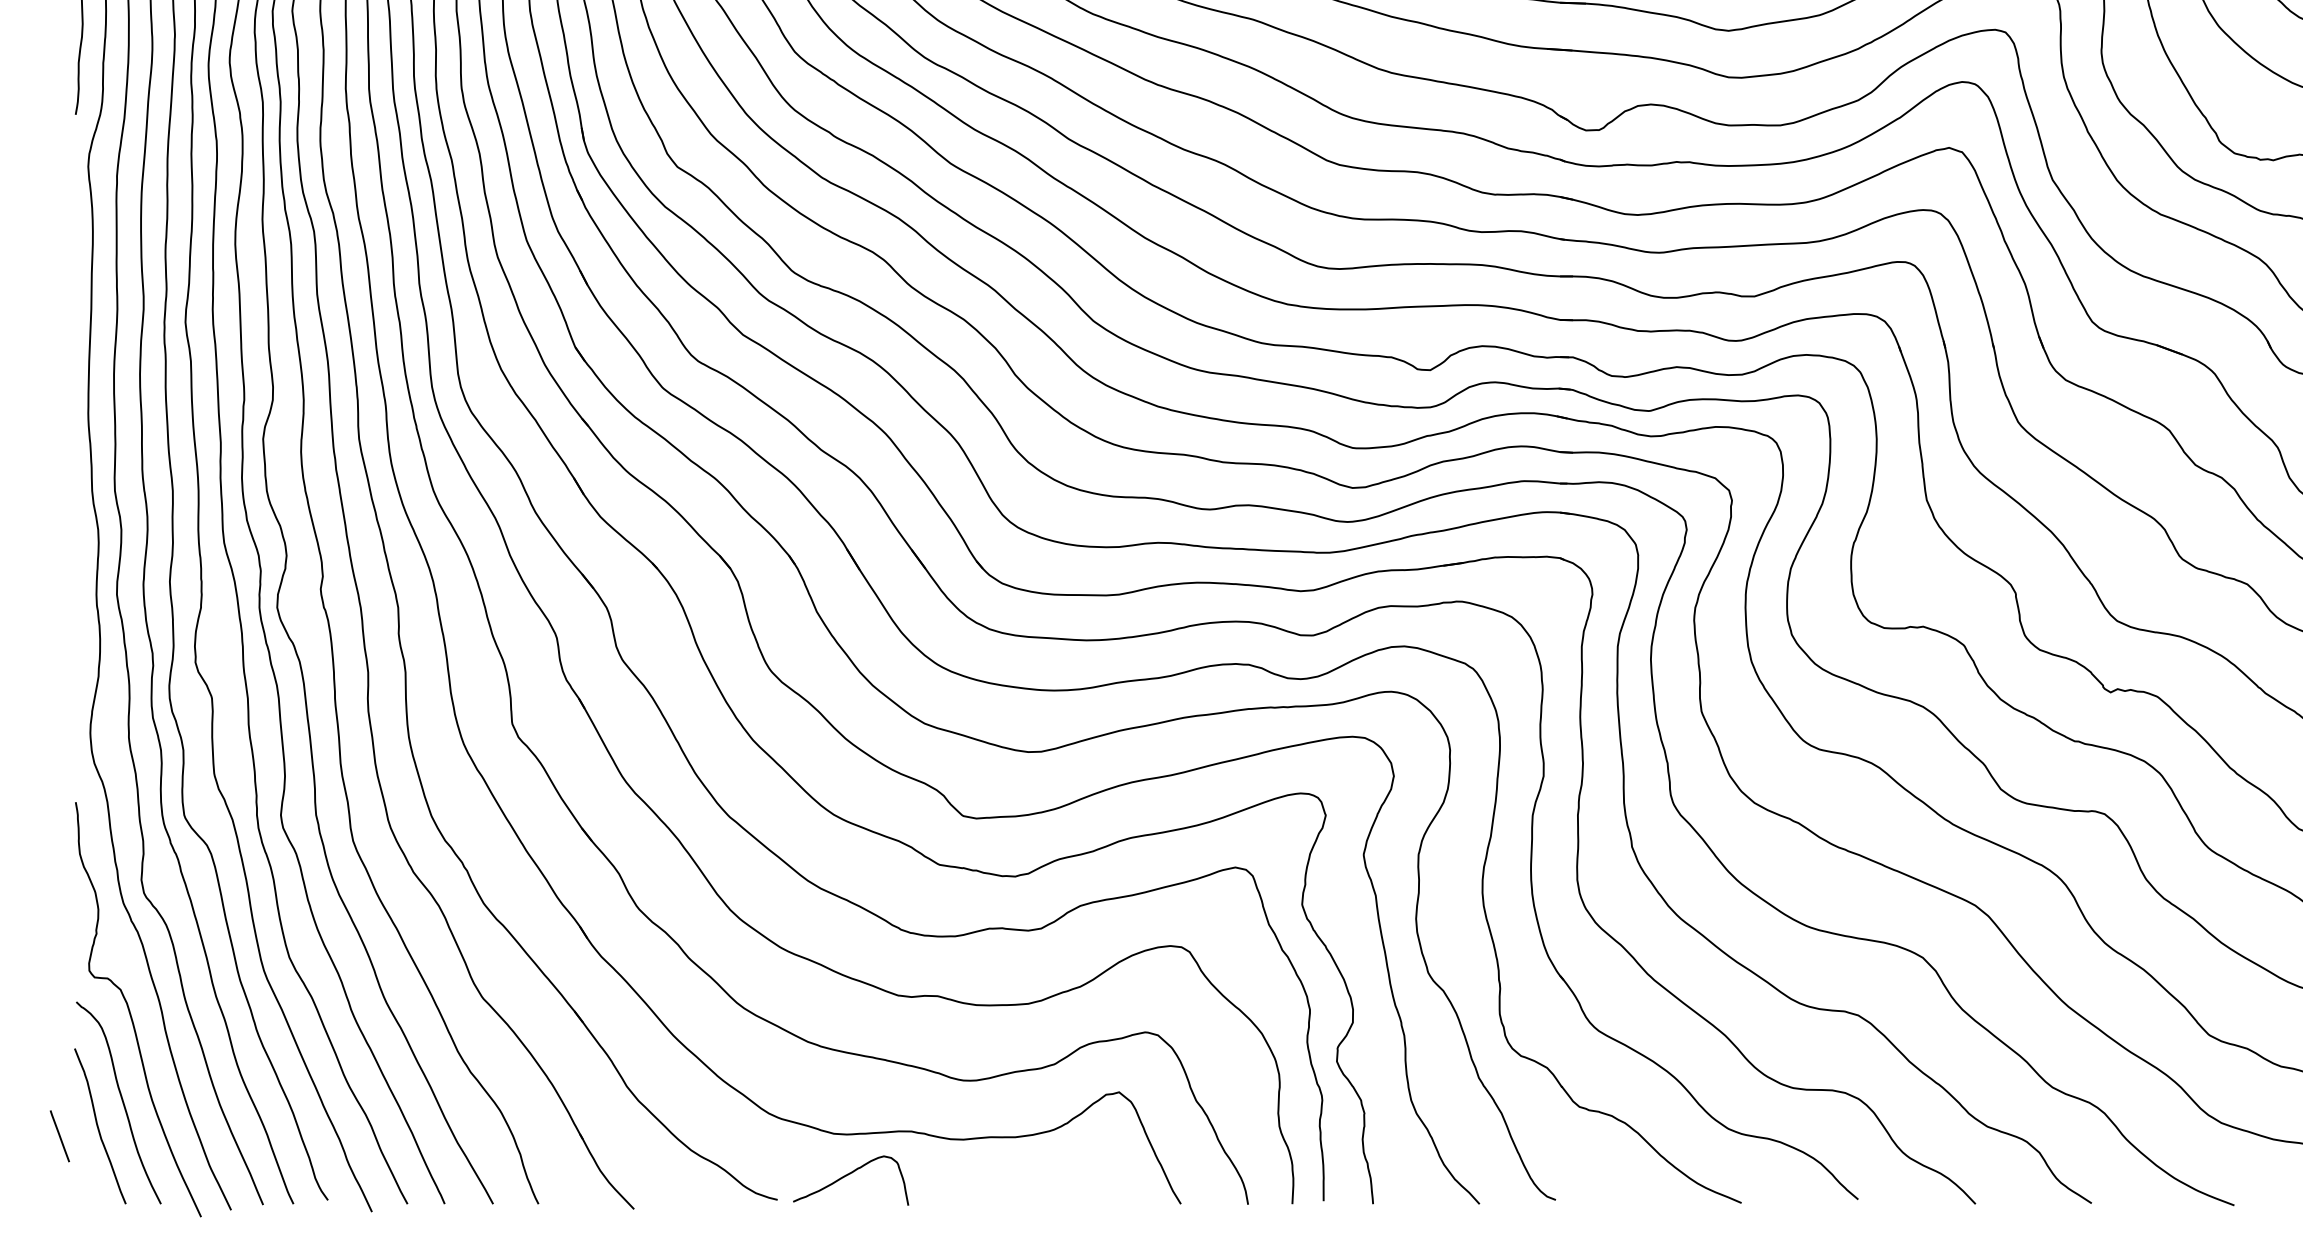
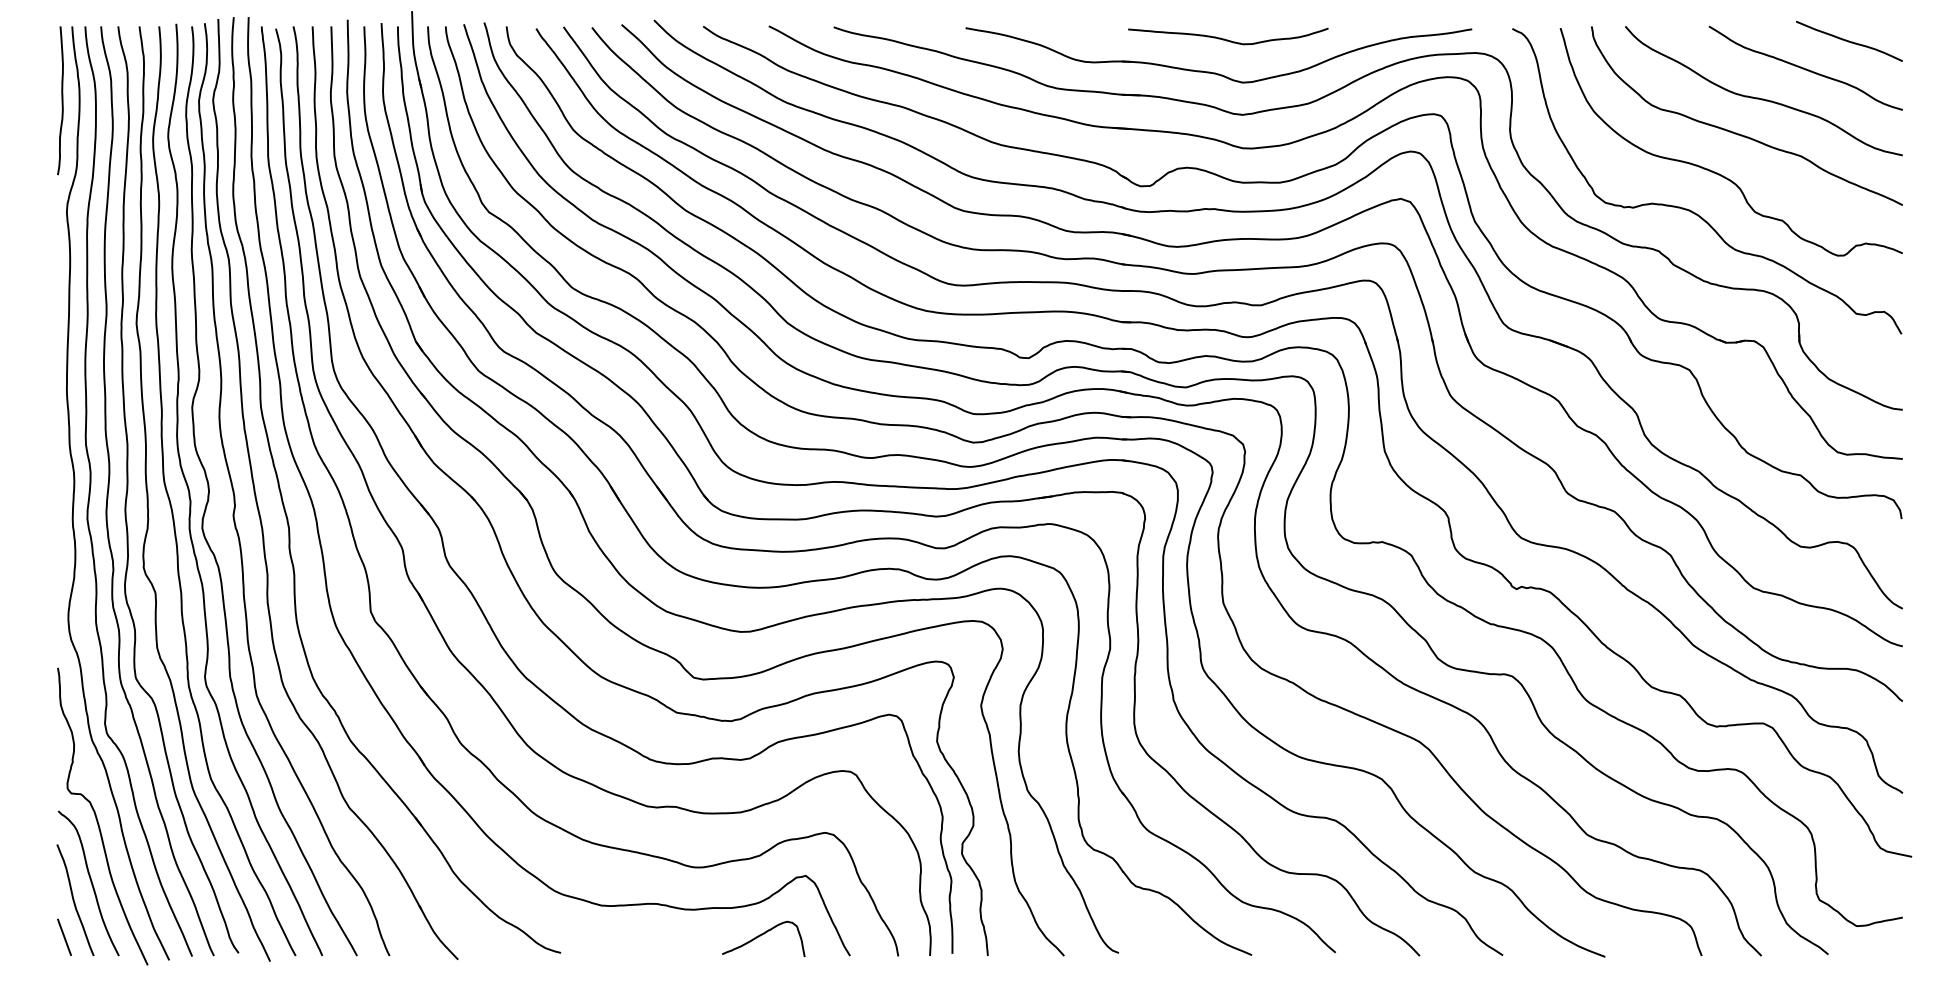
line: (59, 1135) -> (64, 936), moved
curve: (849, 1175) -> (762, 935), moved

